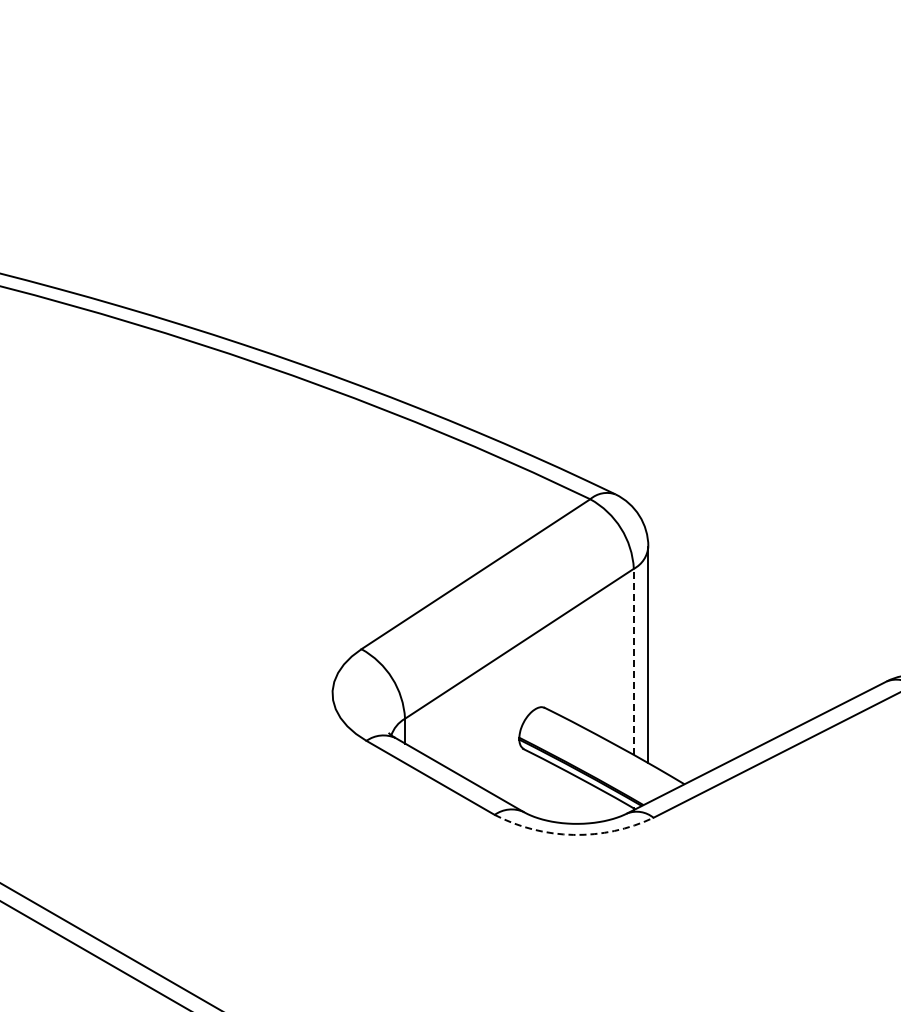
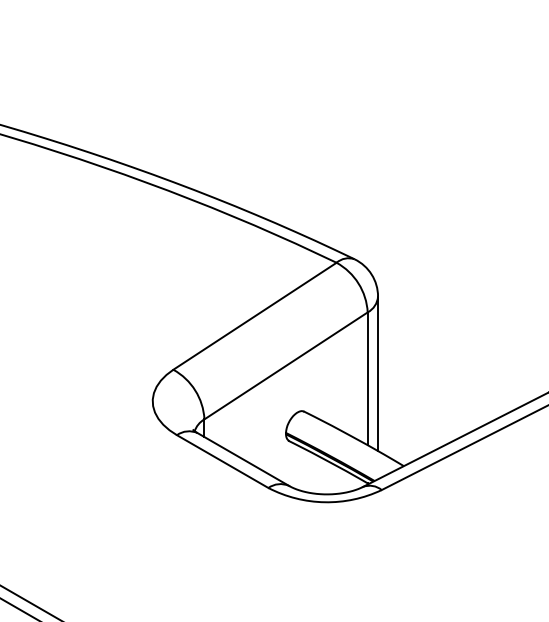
line: (633, 661) -> (367, 378), dashed -> solid
arc: (573, 834) -> (324, 501), dashed -> solid

